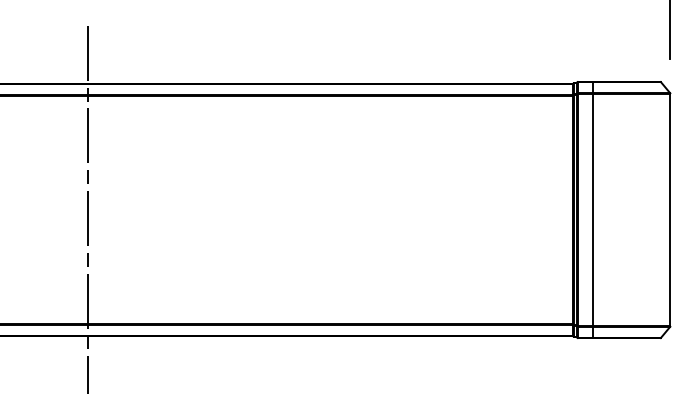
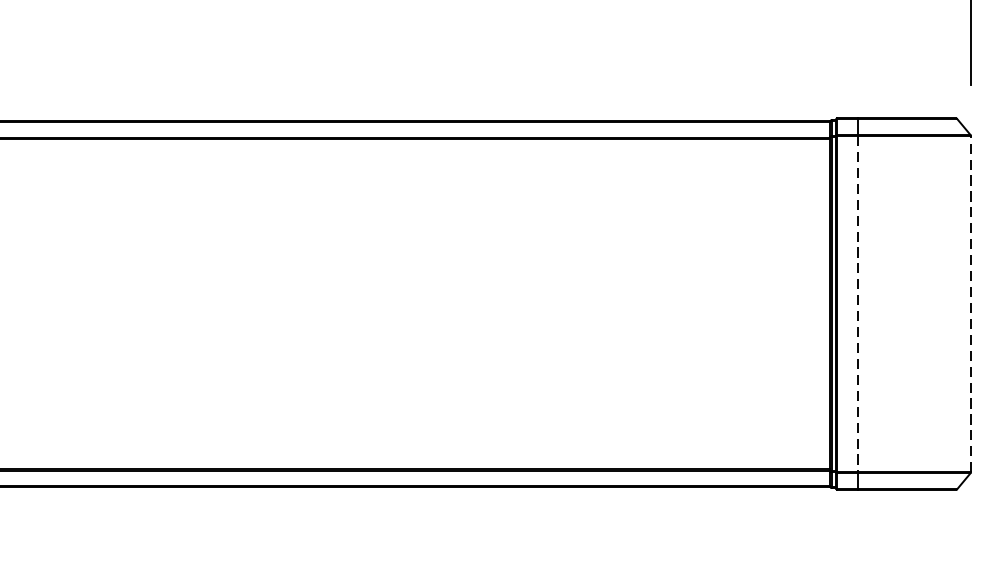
line: (87, 209) -> (126, 303), removed
line: (670, 209) -> (970, 303), solid -> dashed
line: (592, 210) -> (858, 304), solid -> dashed

